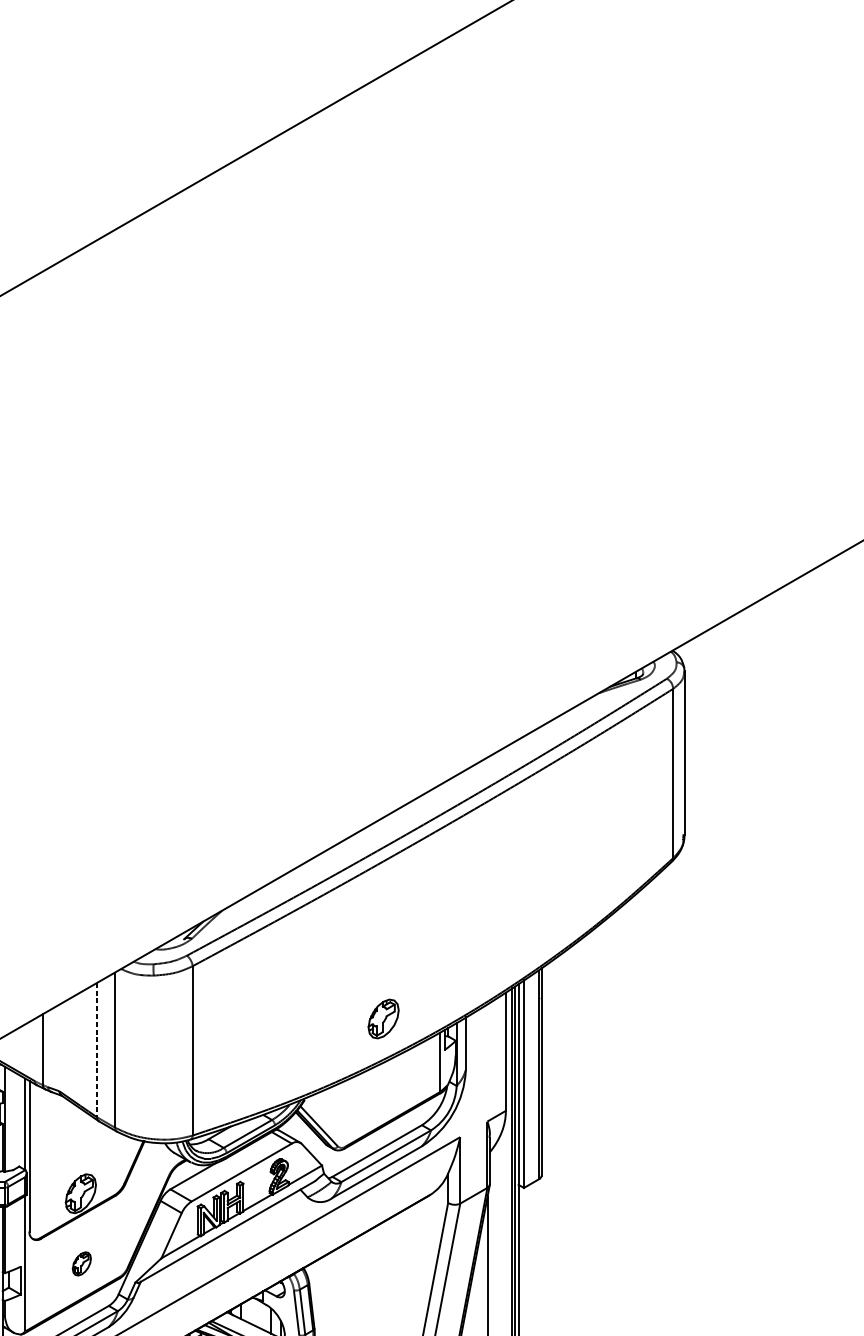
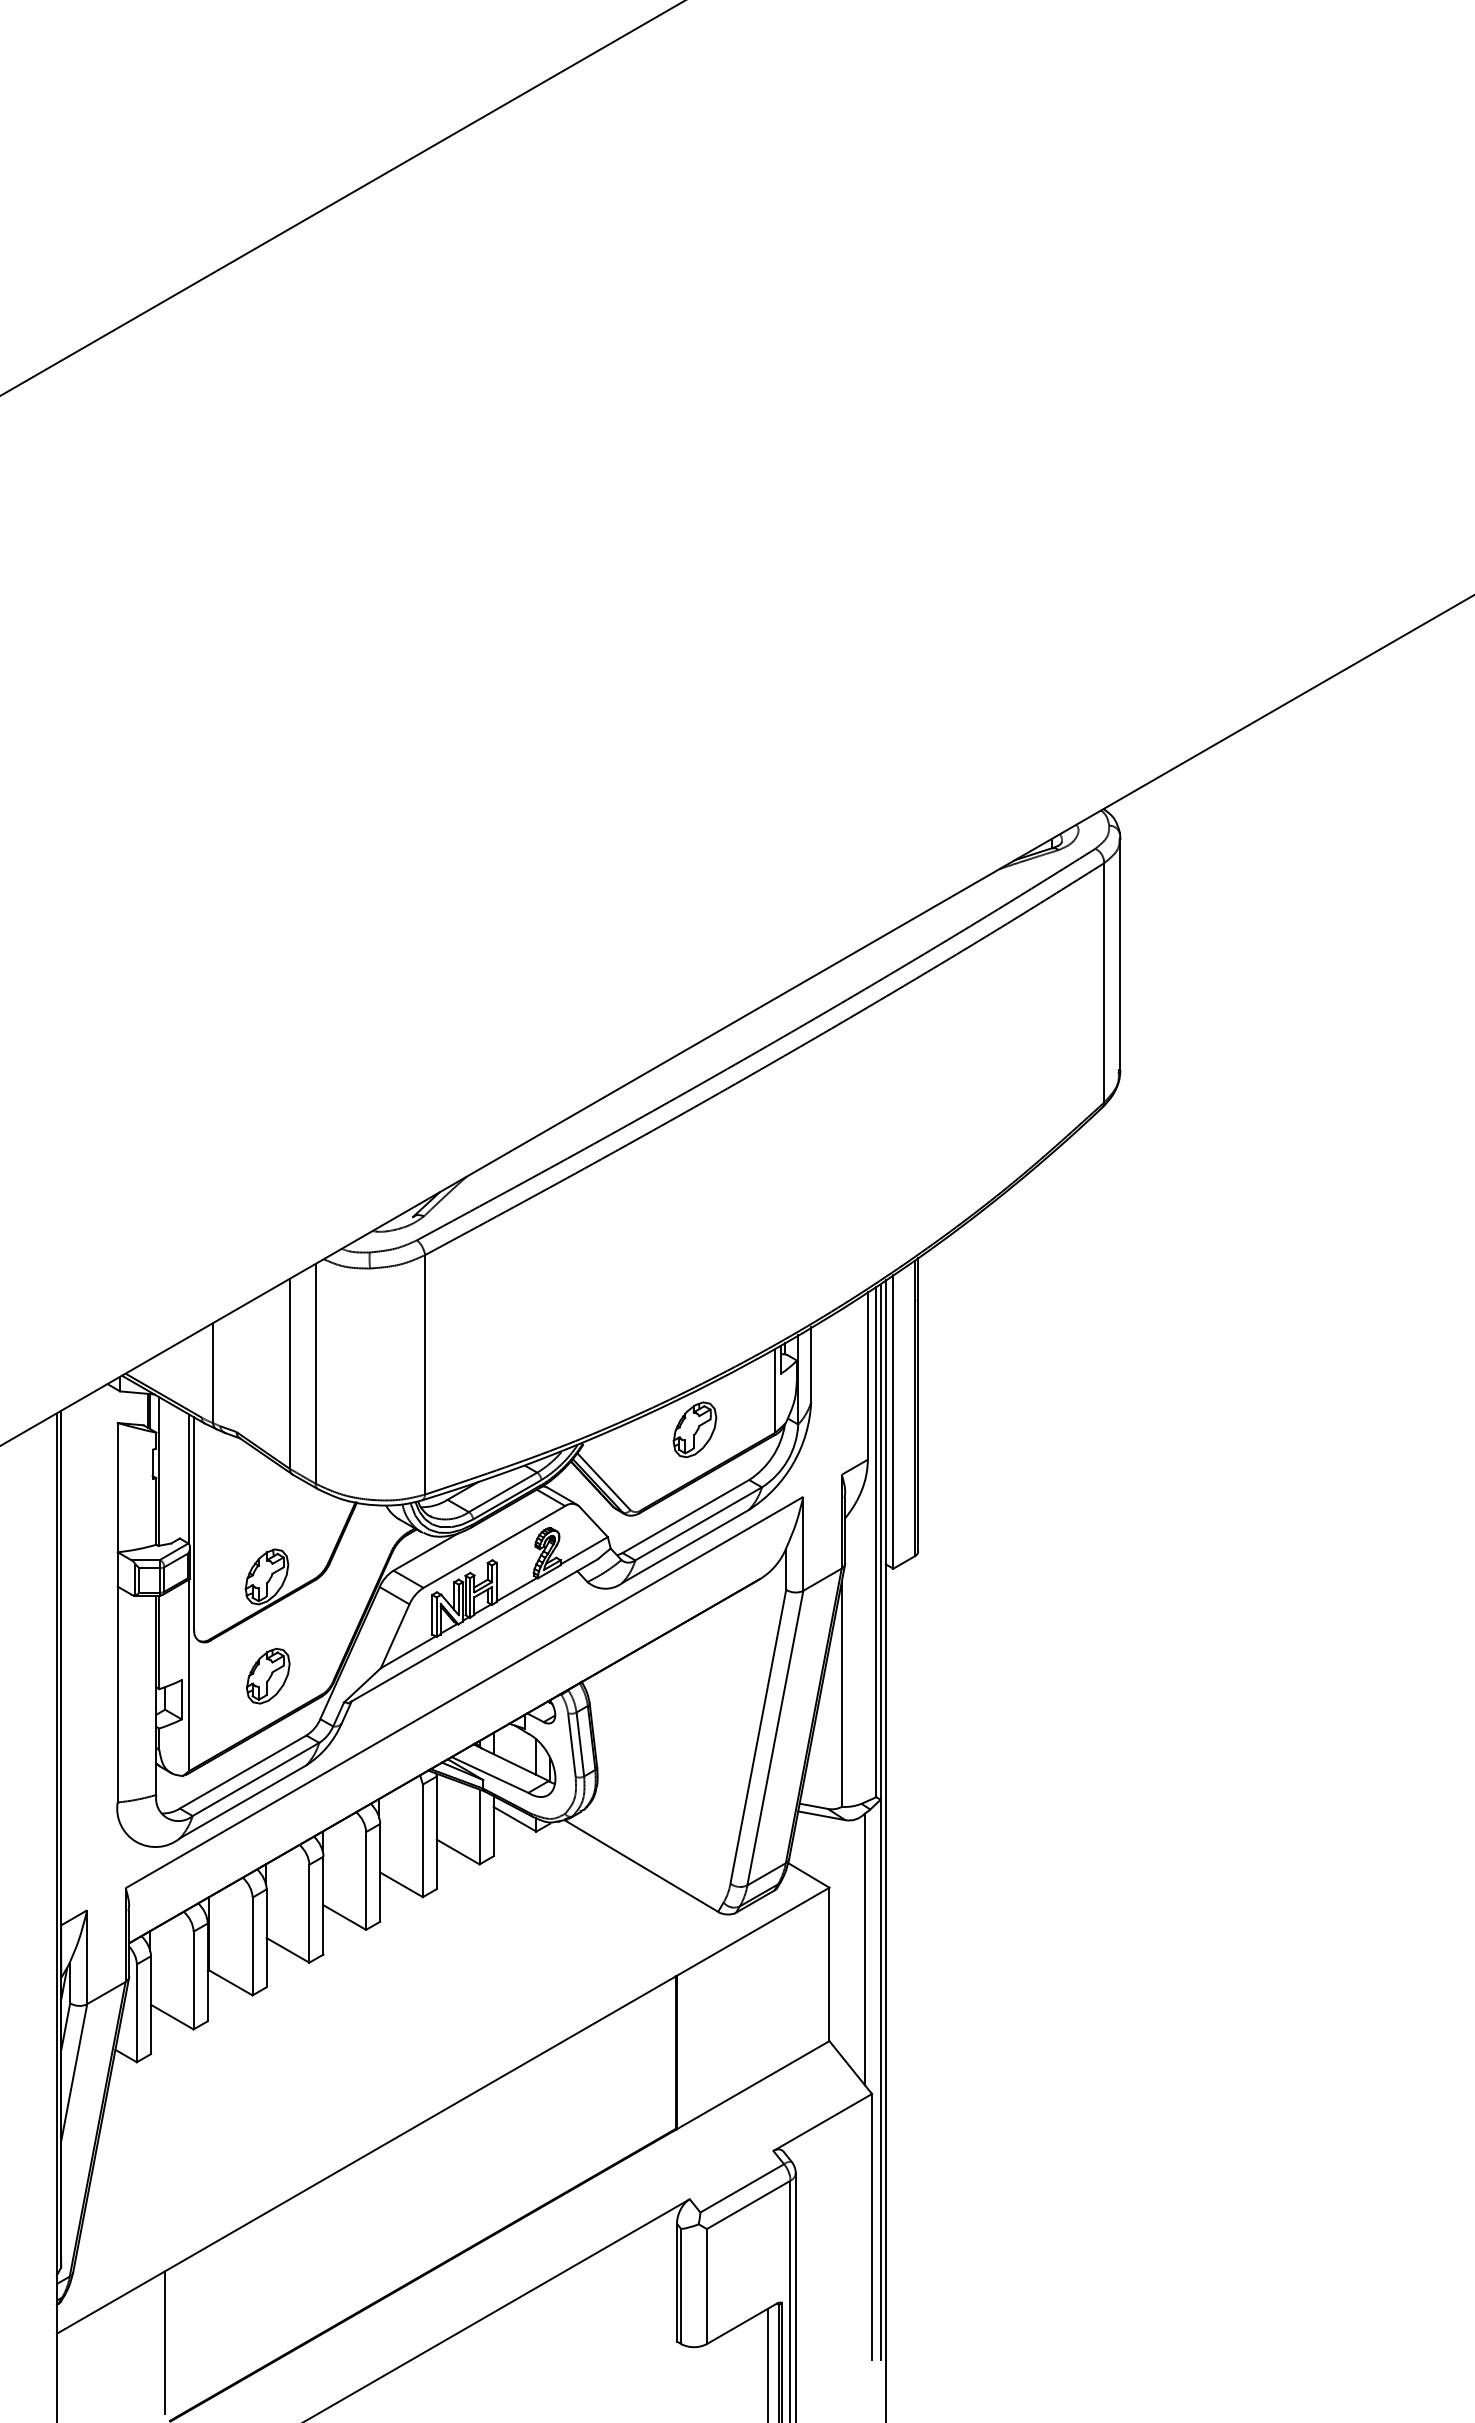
part: (383, 1018) -> (694, 1429), moved
line: (96, 1050) -> (289, 1374), dashed -> solid
part: (81, 1263) -> (268, 1675), size x1.67

